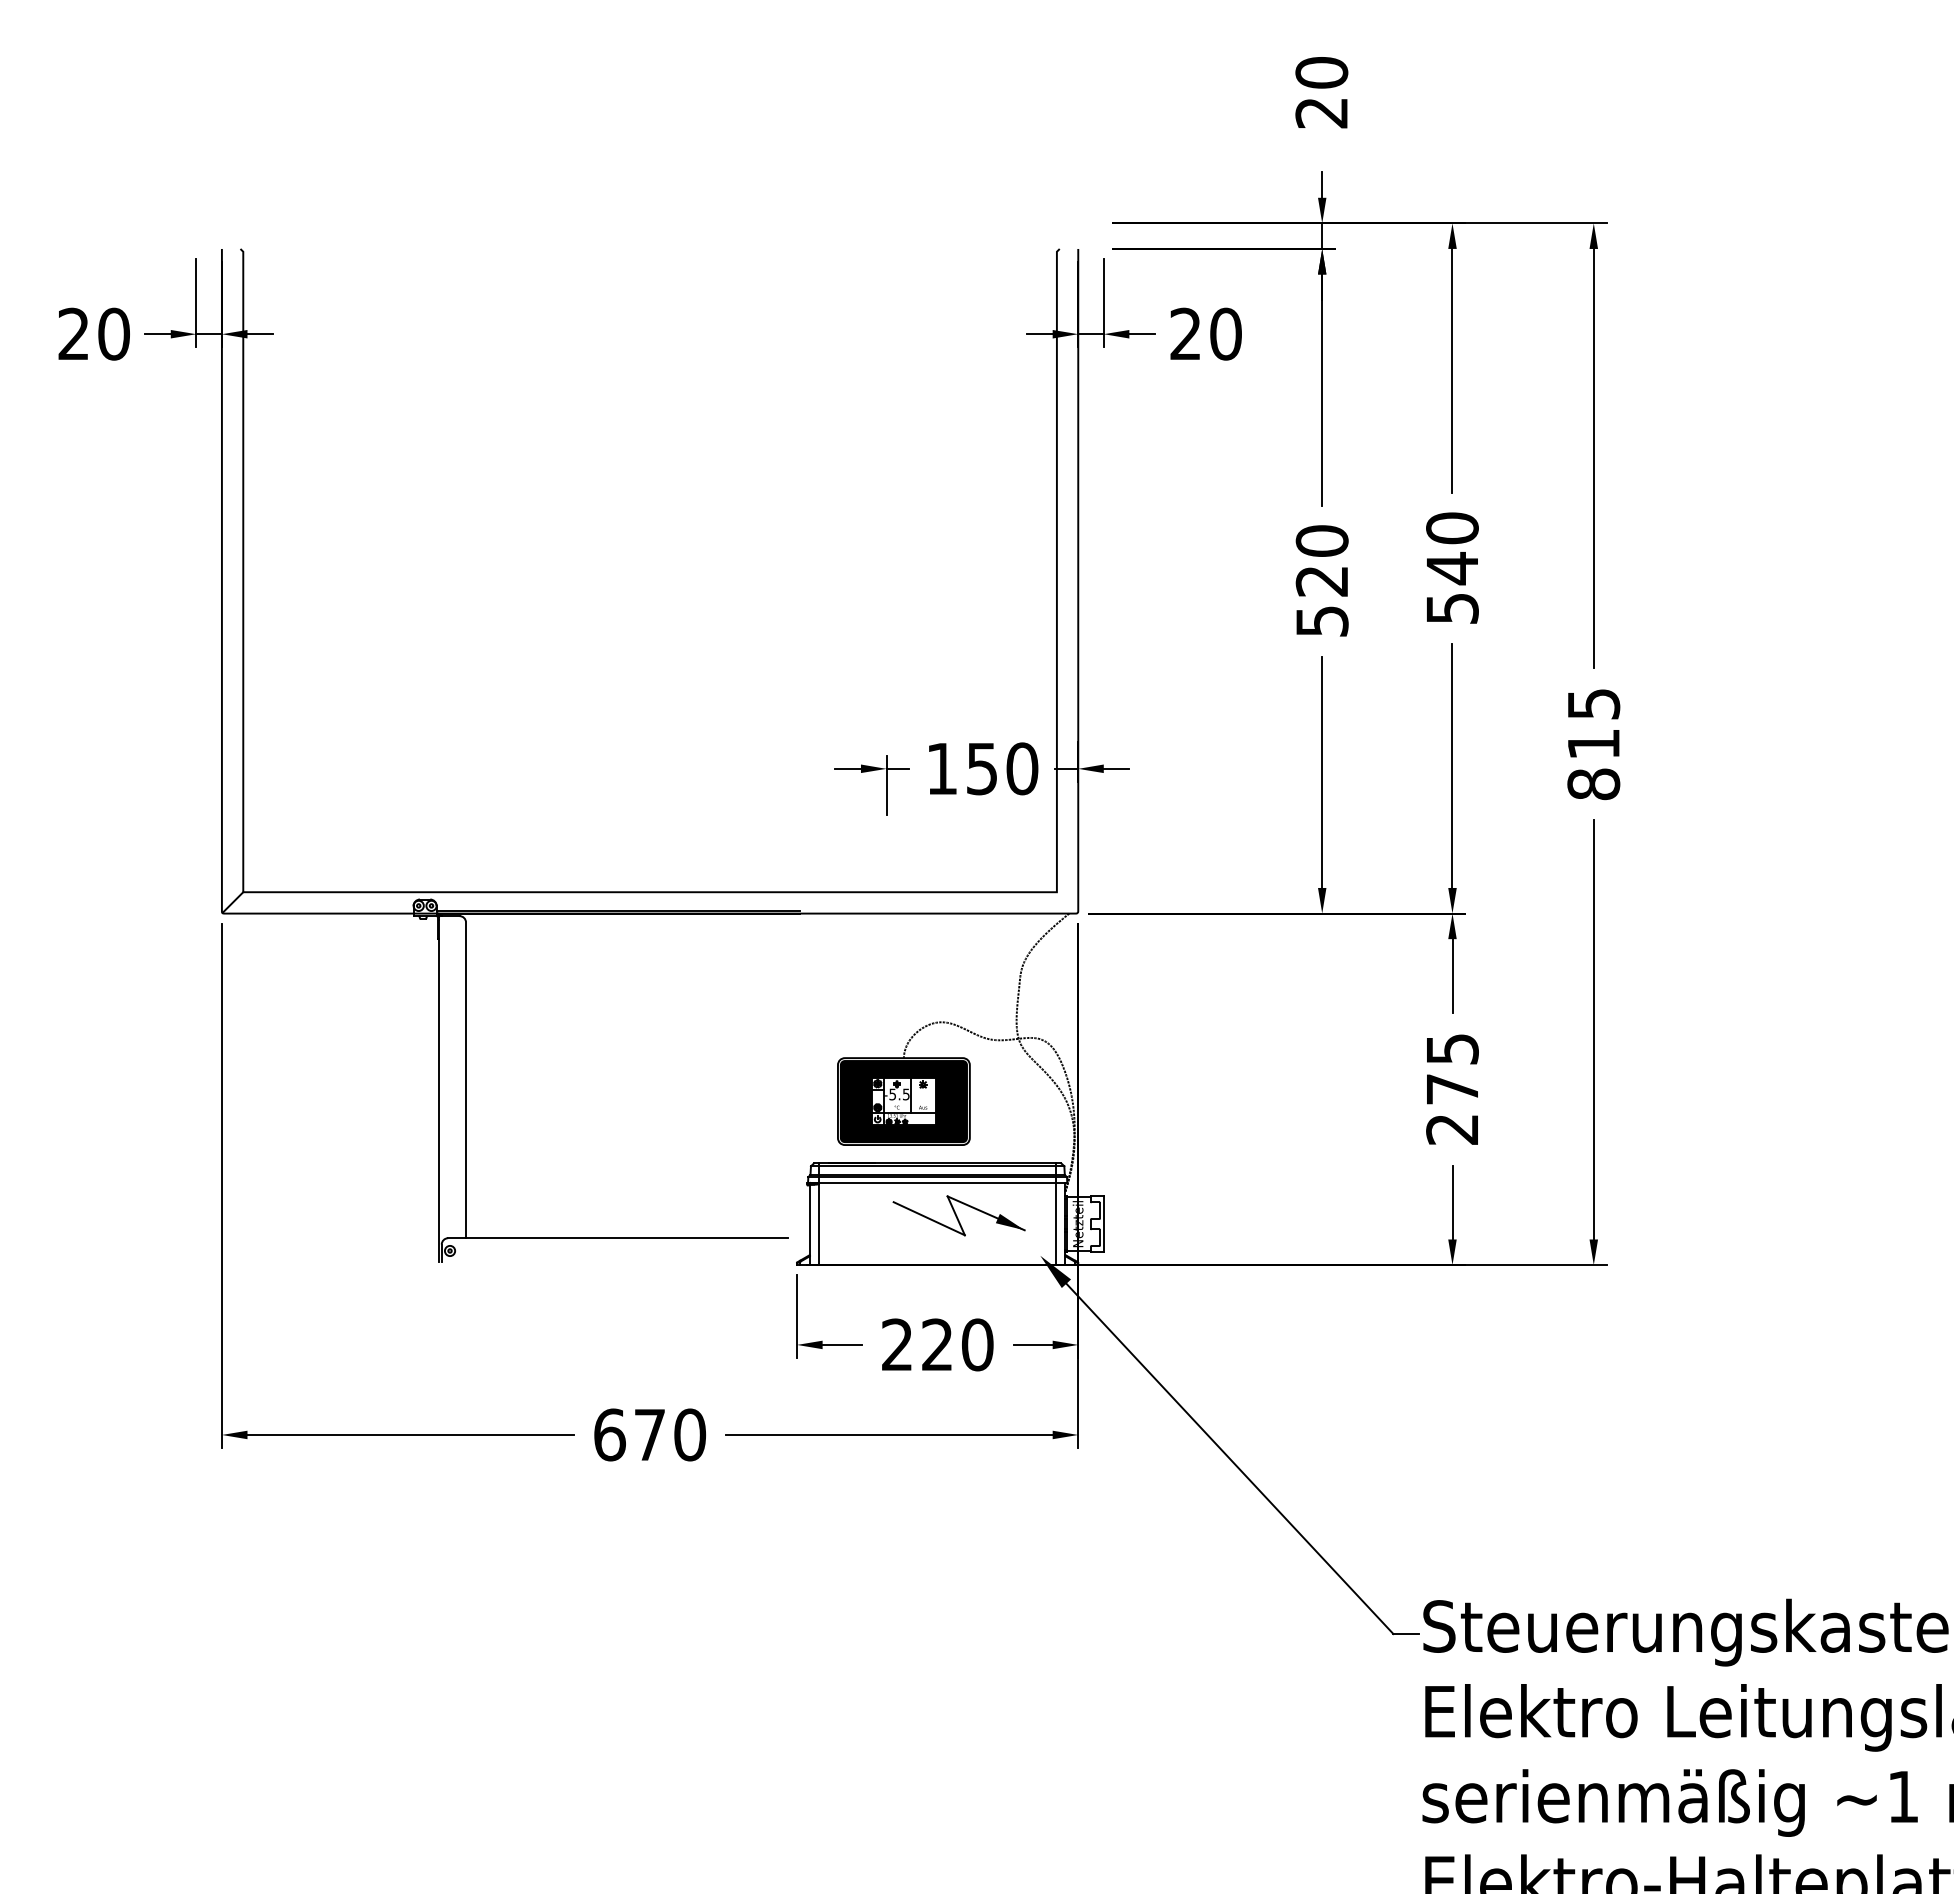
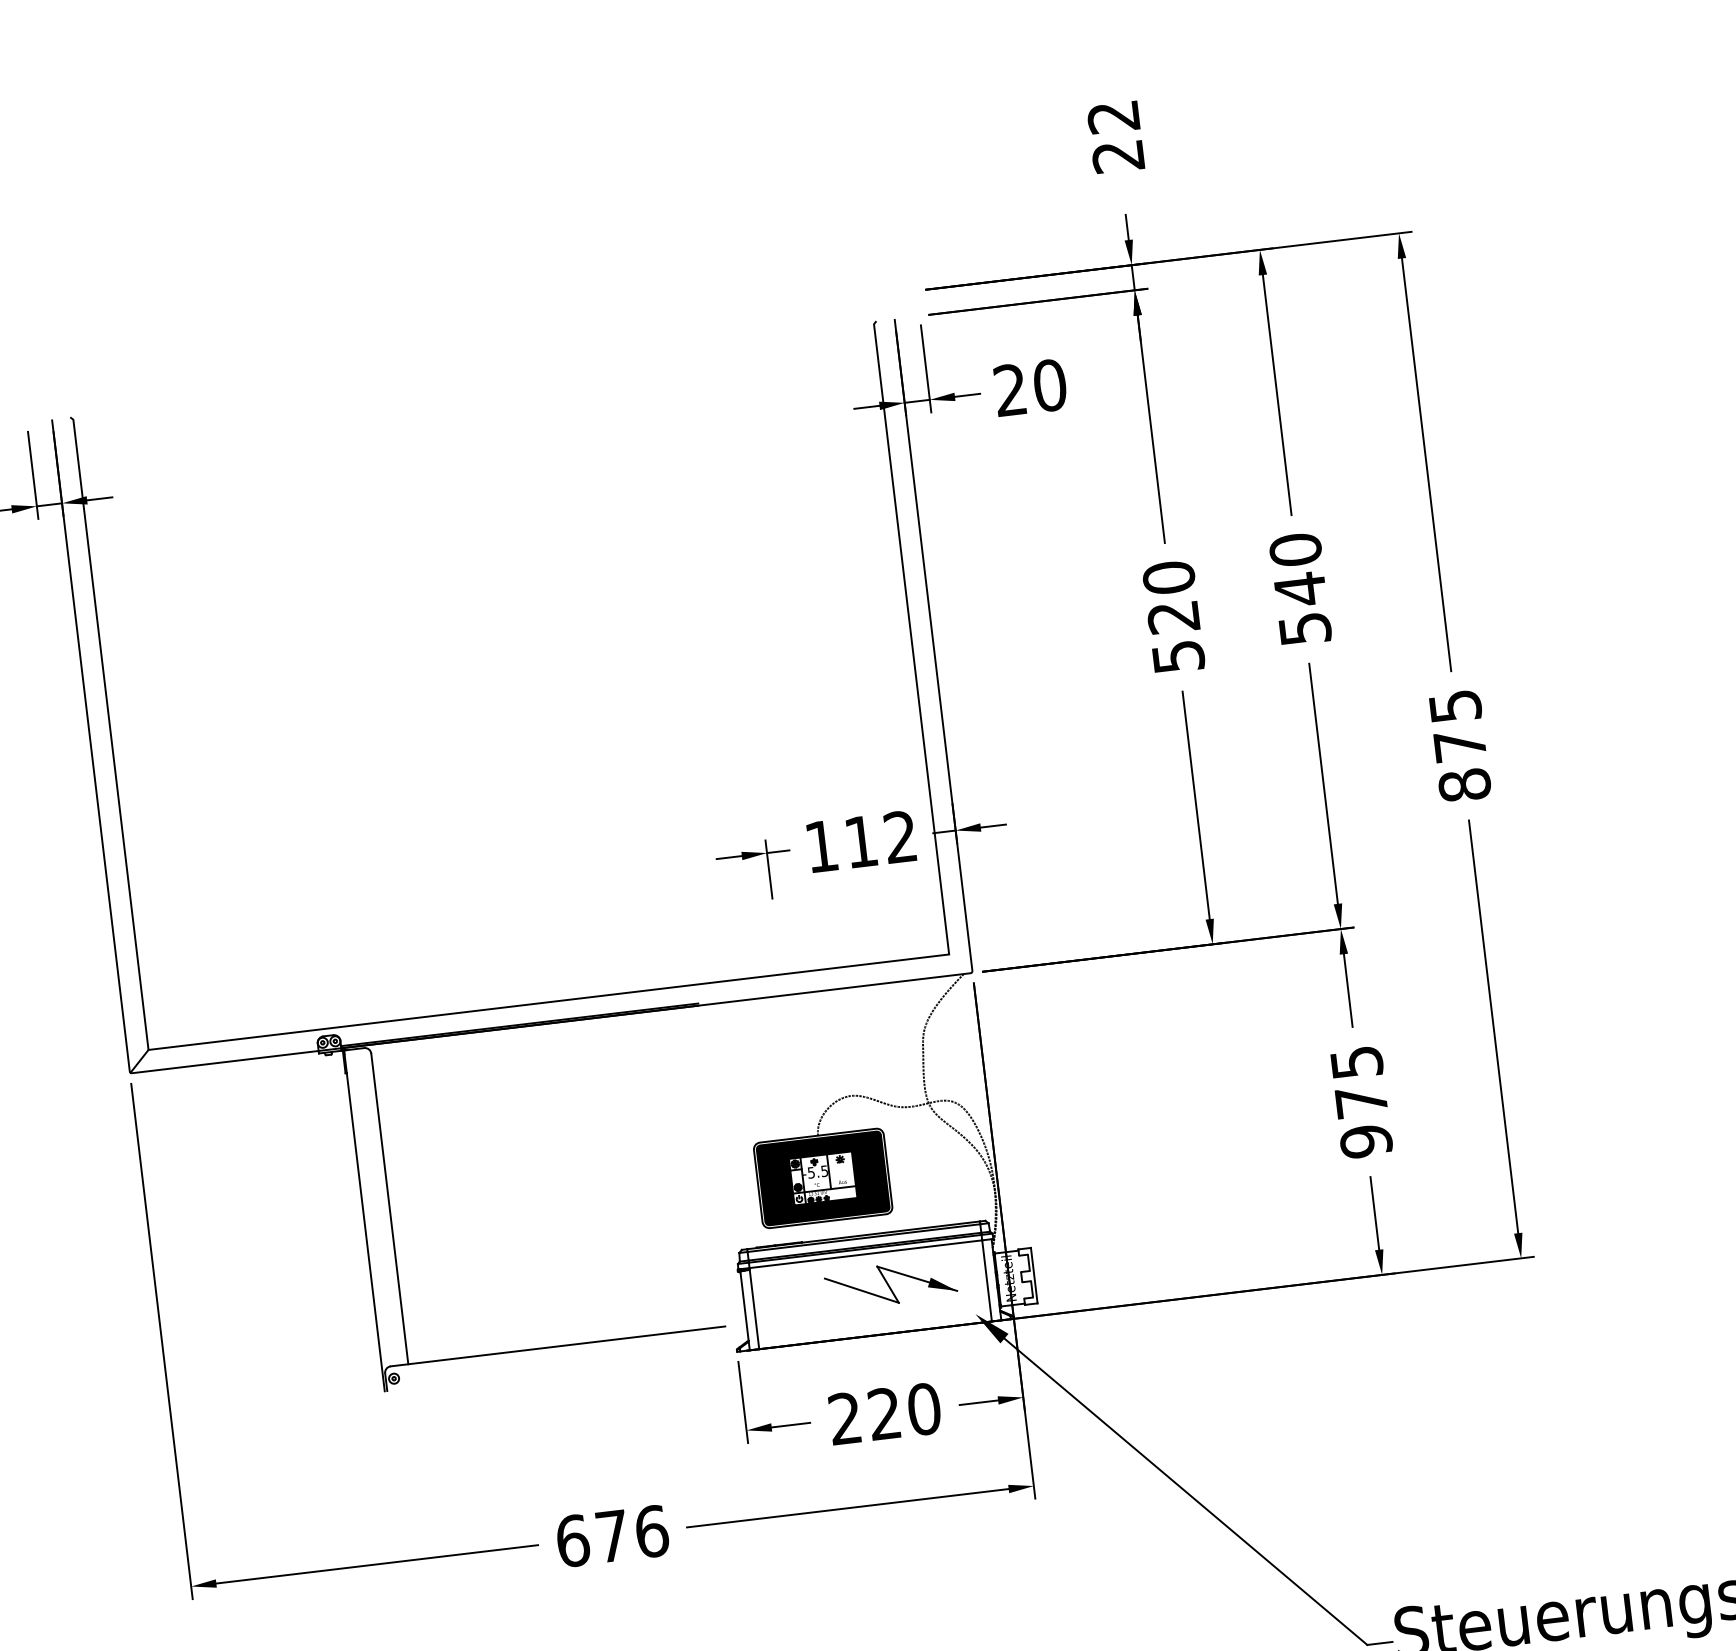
text: (1321, 72) -> (1113, 116), 20 -> 22
text: (1593, 744) -> (1459, 746), 815 -> 875
text: (1002, 768) -> (881, 839), 150 -> 112
text: (1452, 1129) -> (1366, 1141), 275 -> 975
text: (690, 1434) -> (652, 1531), 670 -> 676

